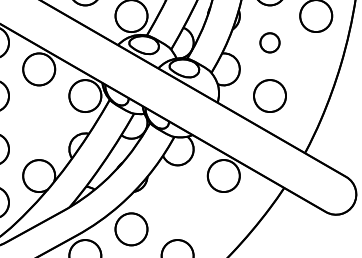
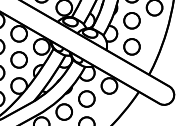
circle: (268, 42) -> (131, 20), size x1.67
circle: (37, 121) -> (18, 59), added
circle: (176, 201) -> (86, 98), added

